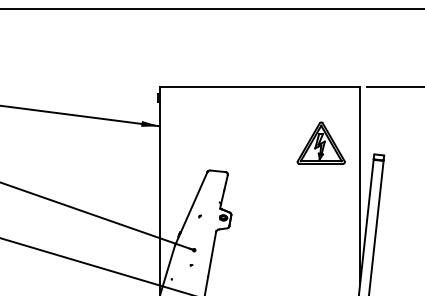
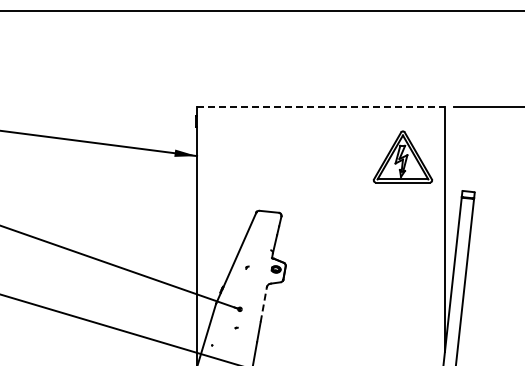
line: (260, 86) -> (321, 107), solid -> dashed
part: (320, 142) -> (402, 156), moved
line: (213, 245) -> (263, 303), solid -> dashed

